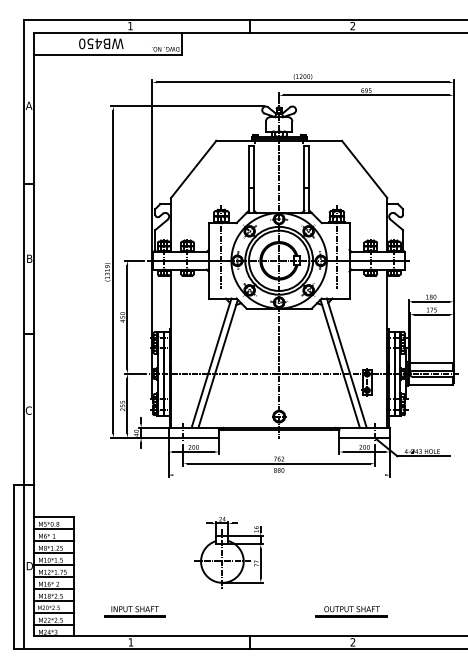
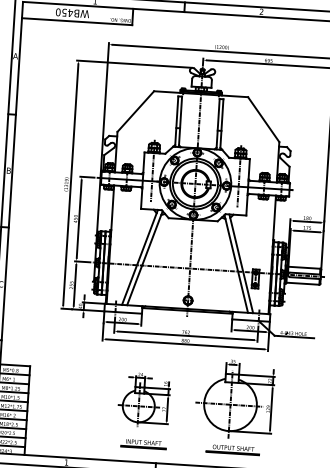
line: (278, 475) -> (184, 344), added
part: (349, 543) -> (234, 398), added
part: (134, 611) -> (143, 444), moved

